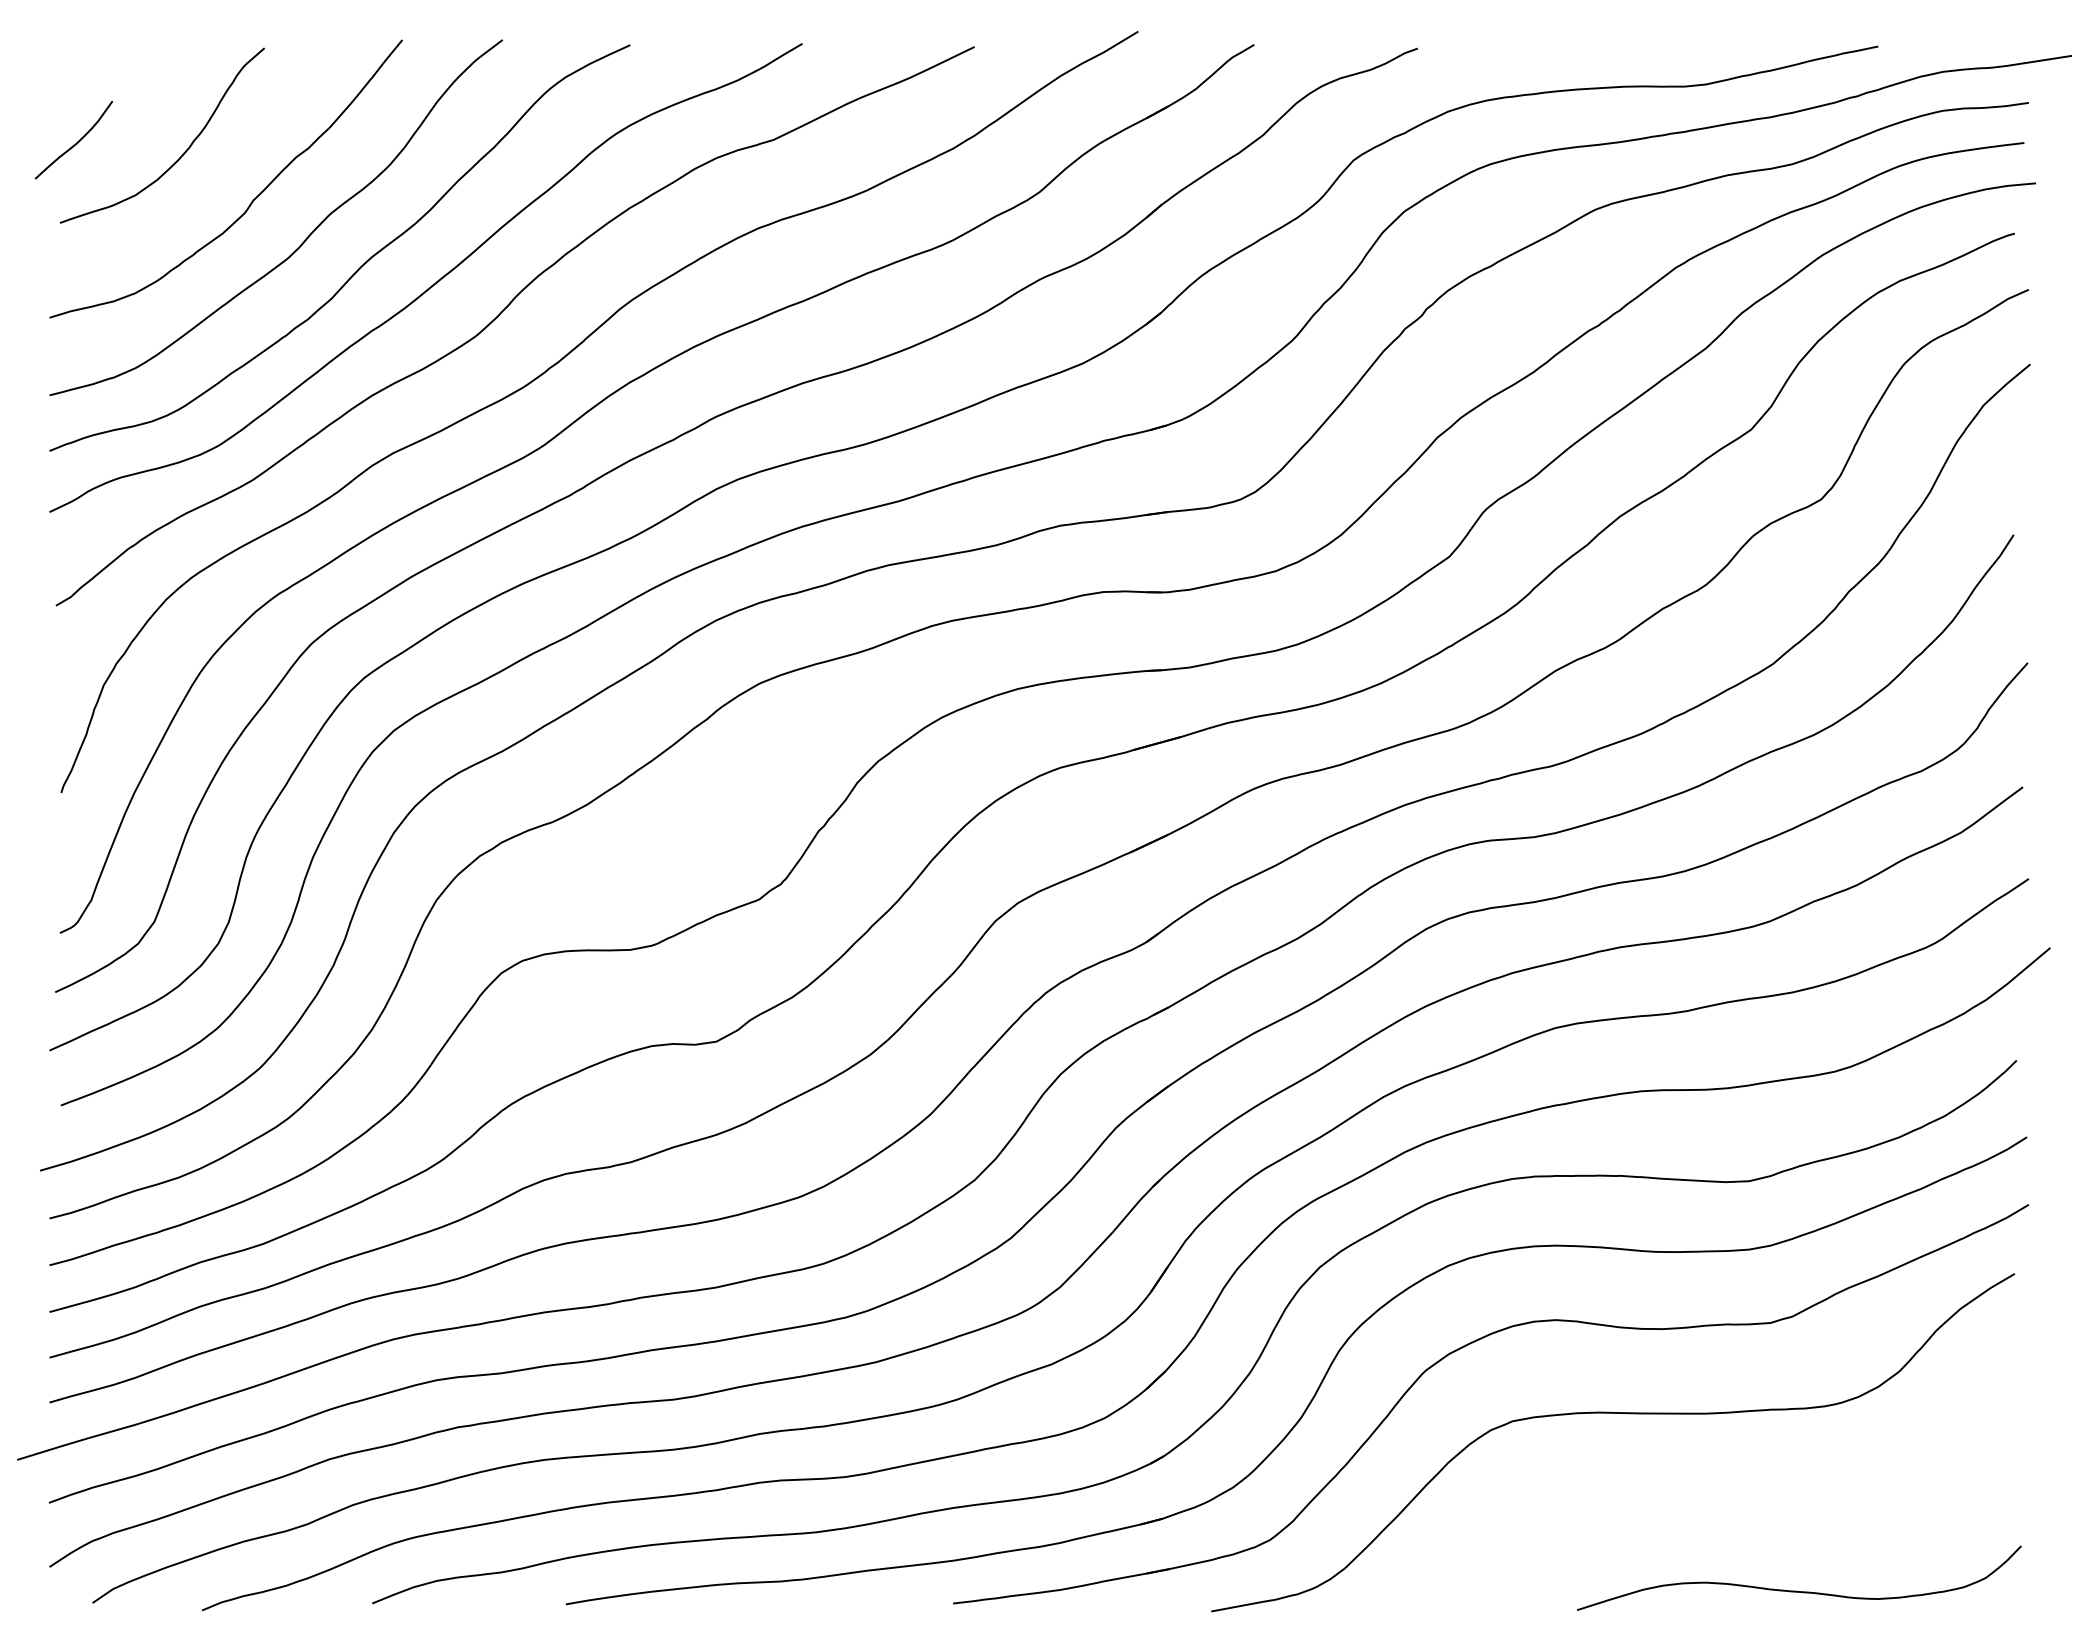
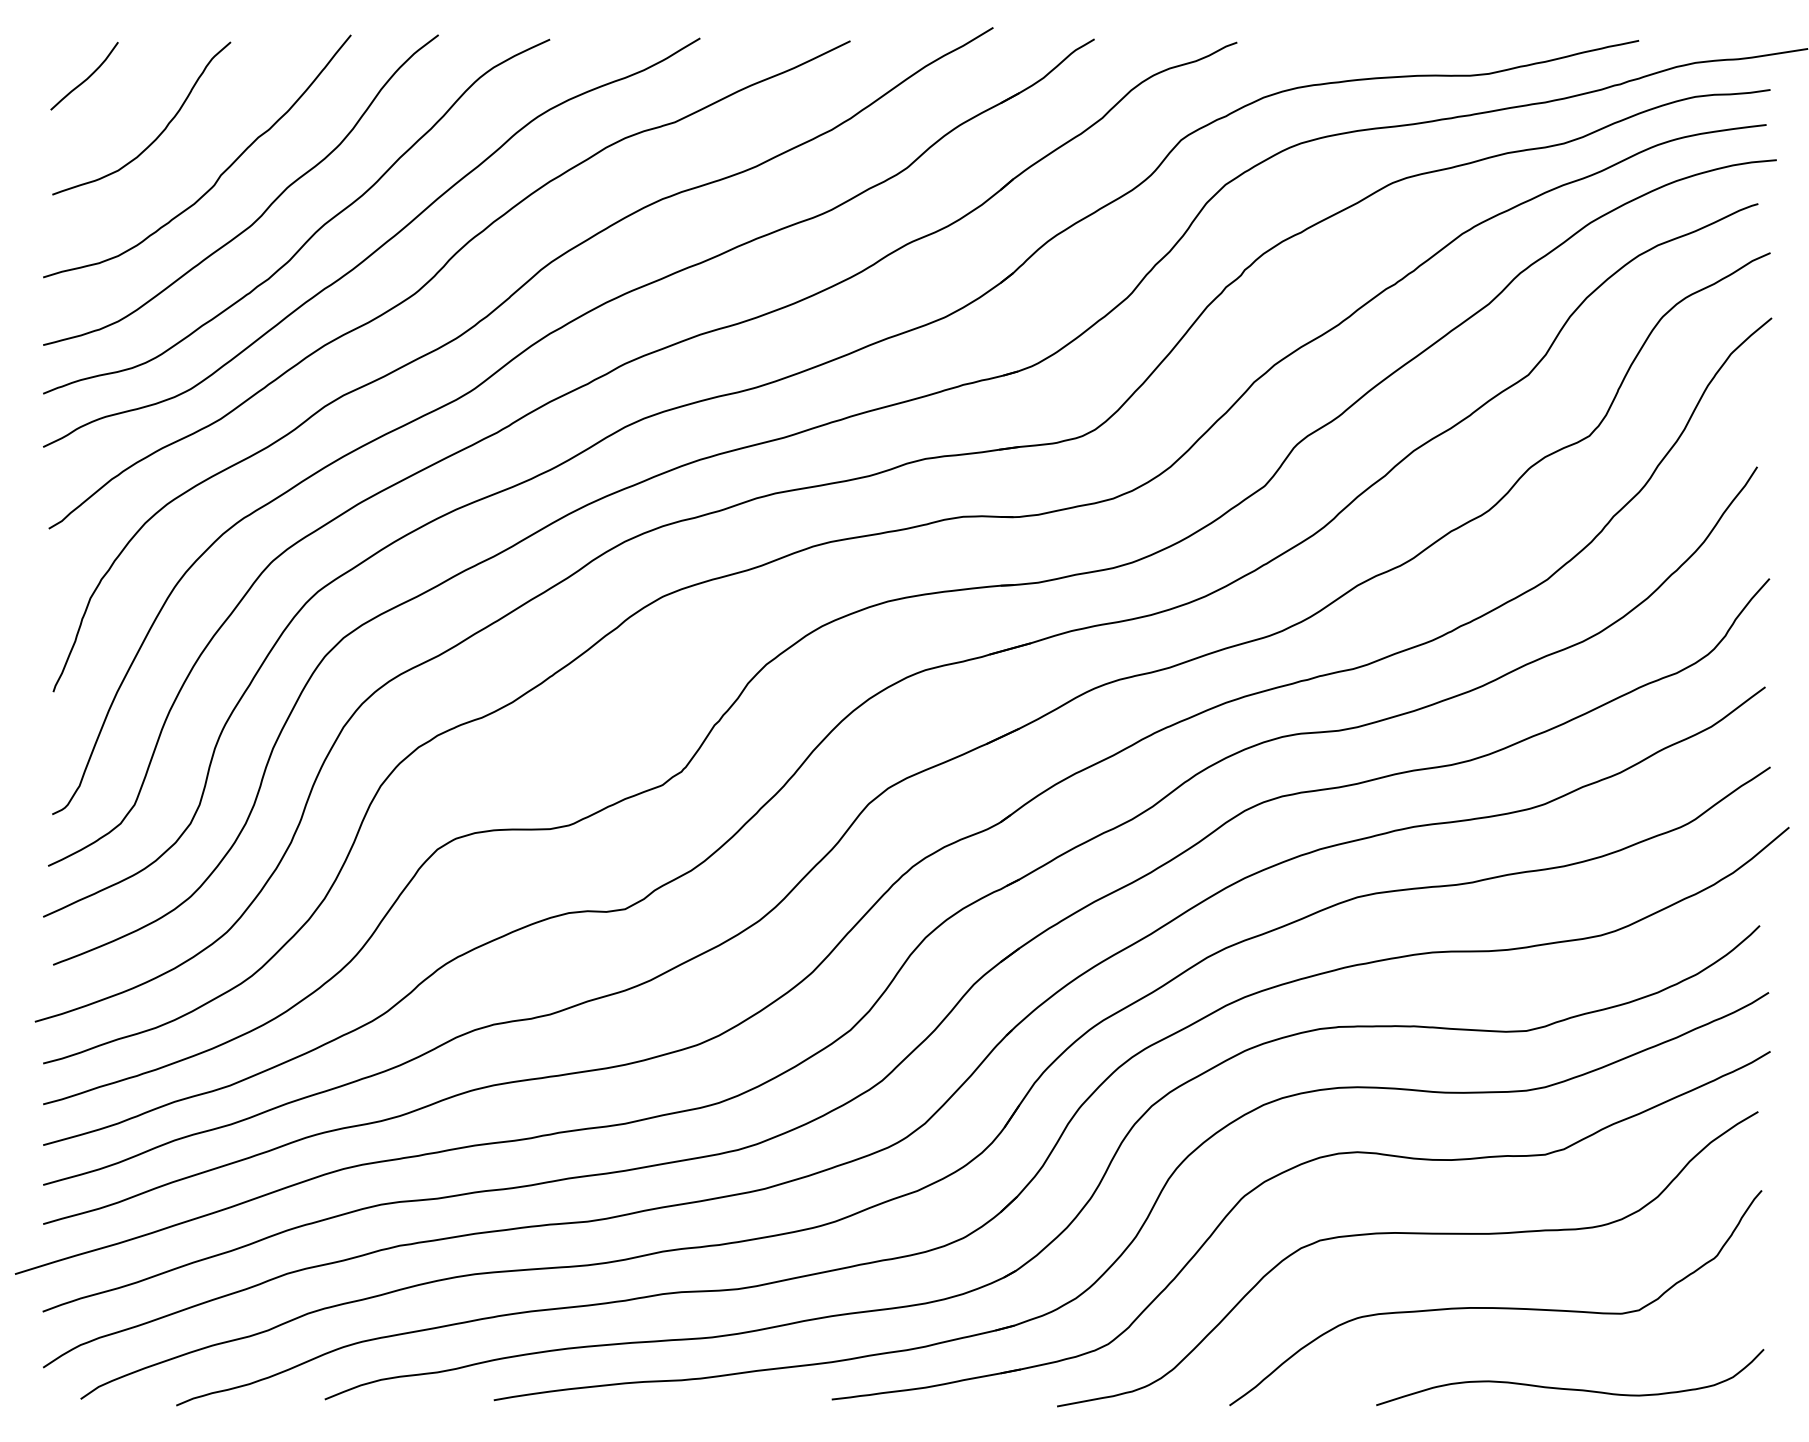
curve: (76, 142) -> (86, 78), moved
curve: (1713, 1497) -> (1495, 1307), added

